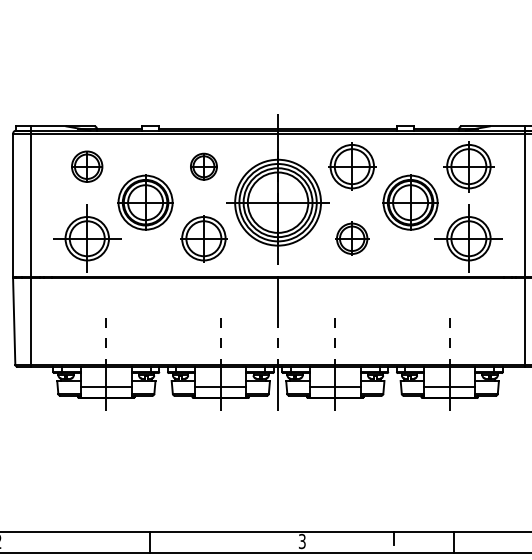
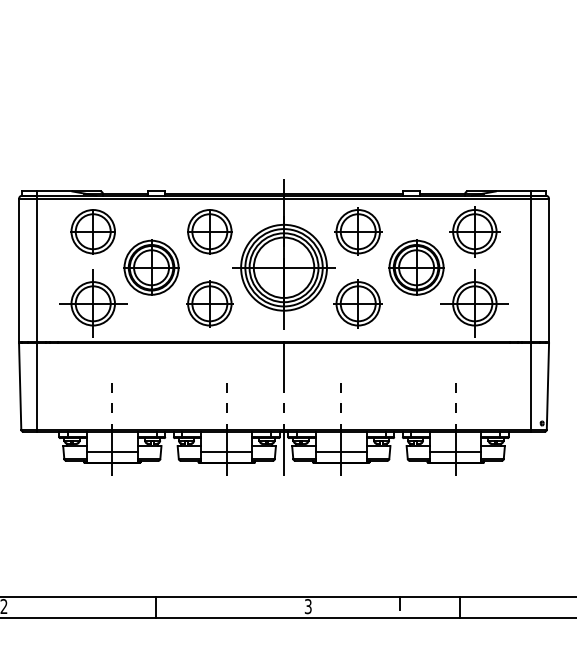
part: (86, 166) -> (92, 231), size x1.43
part: (203, 166) -> (209, 231), size x1.67
part: (351, 238) -> (357, 303), size x1.43

